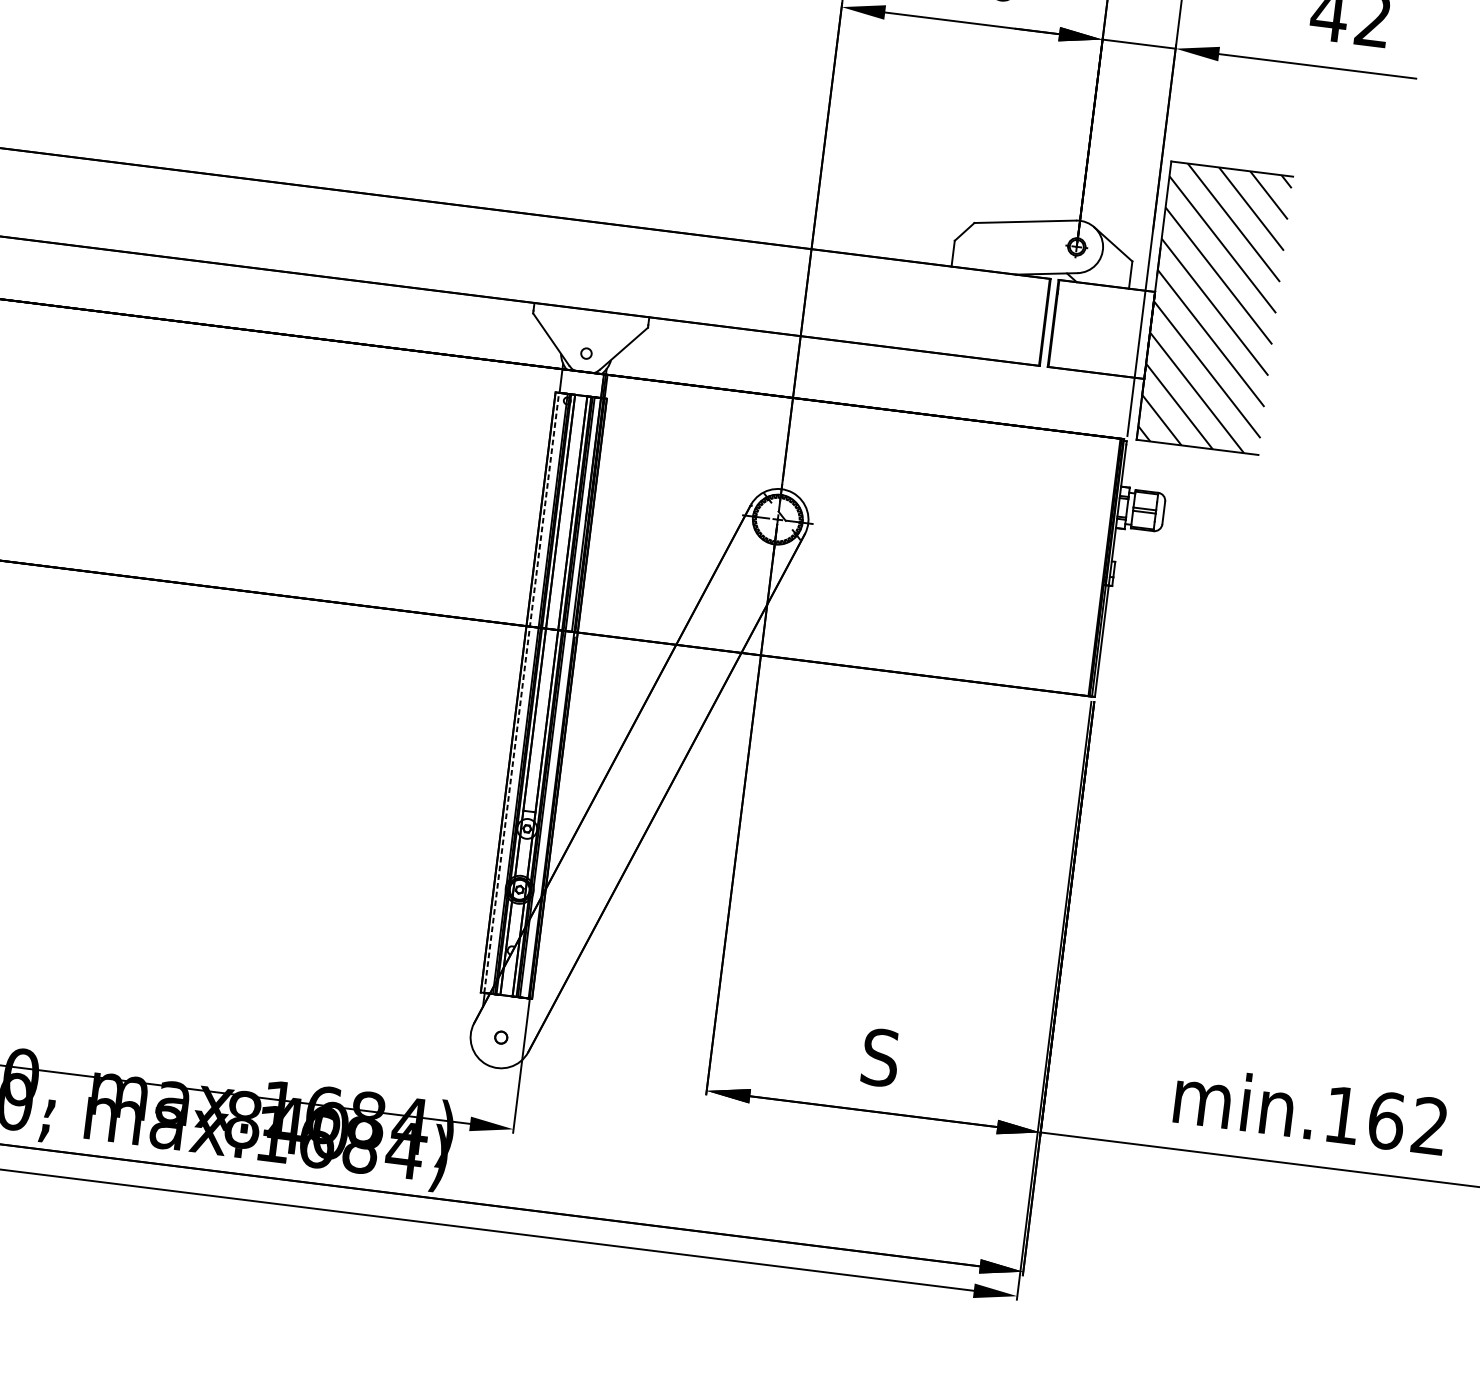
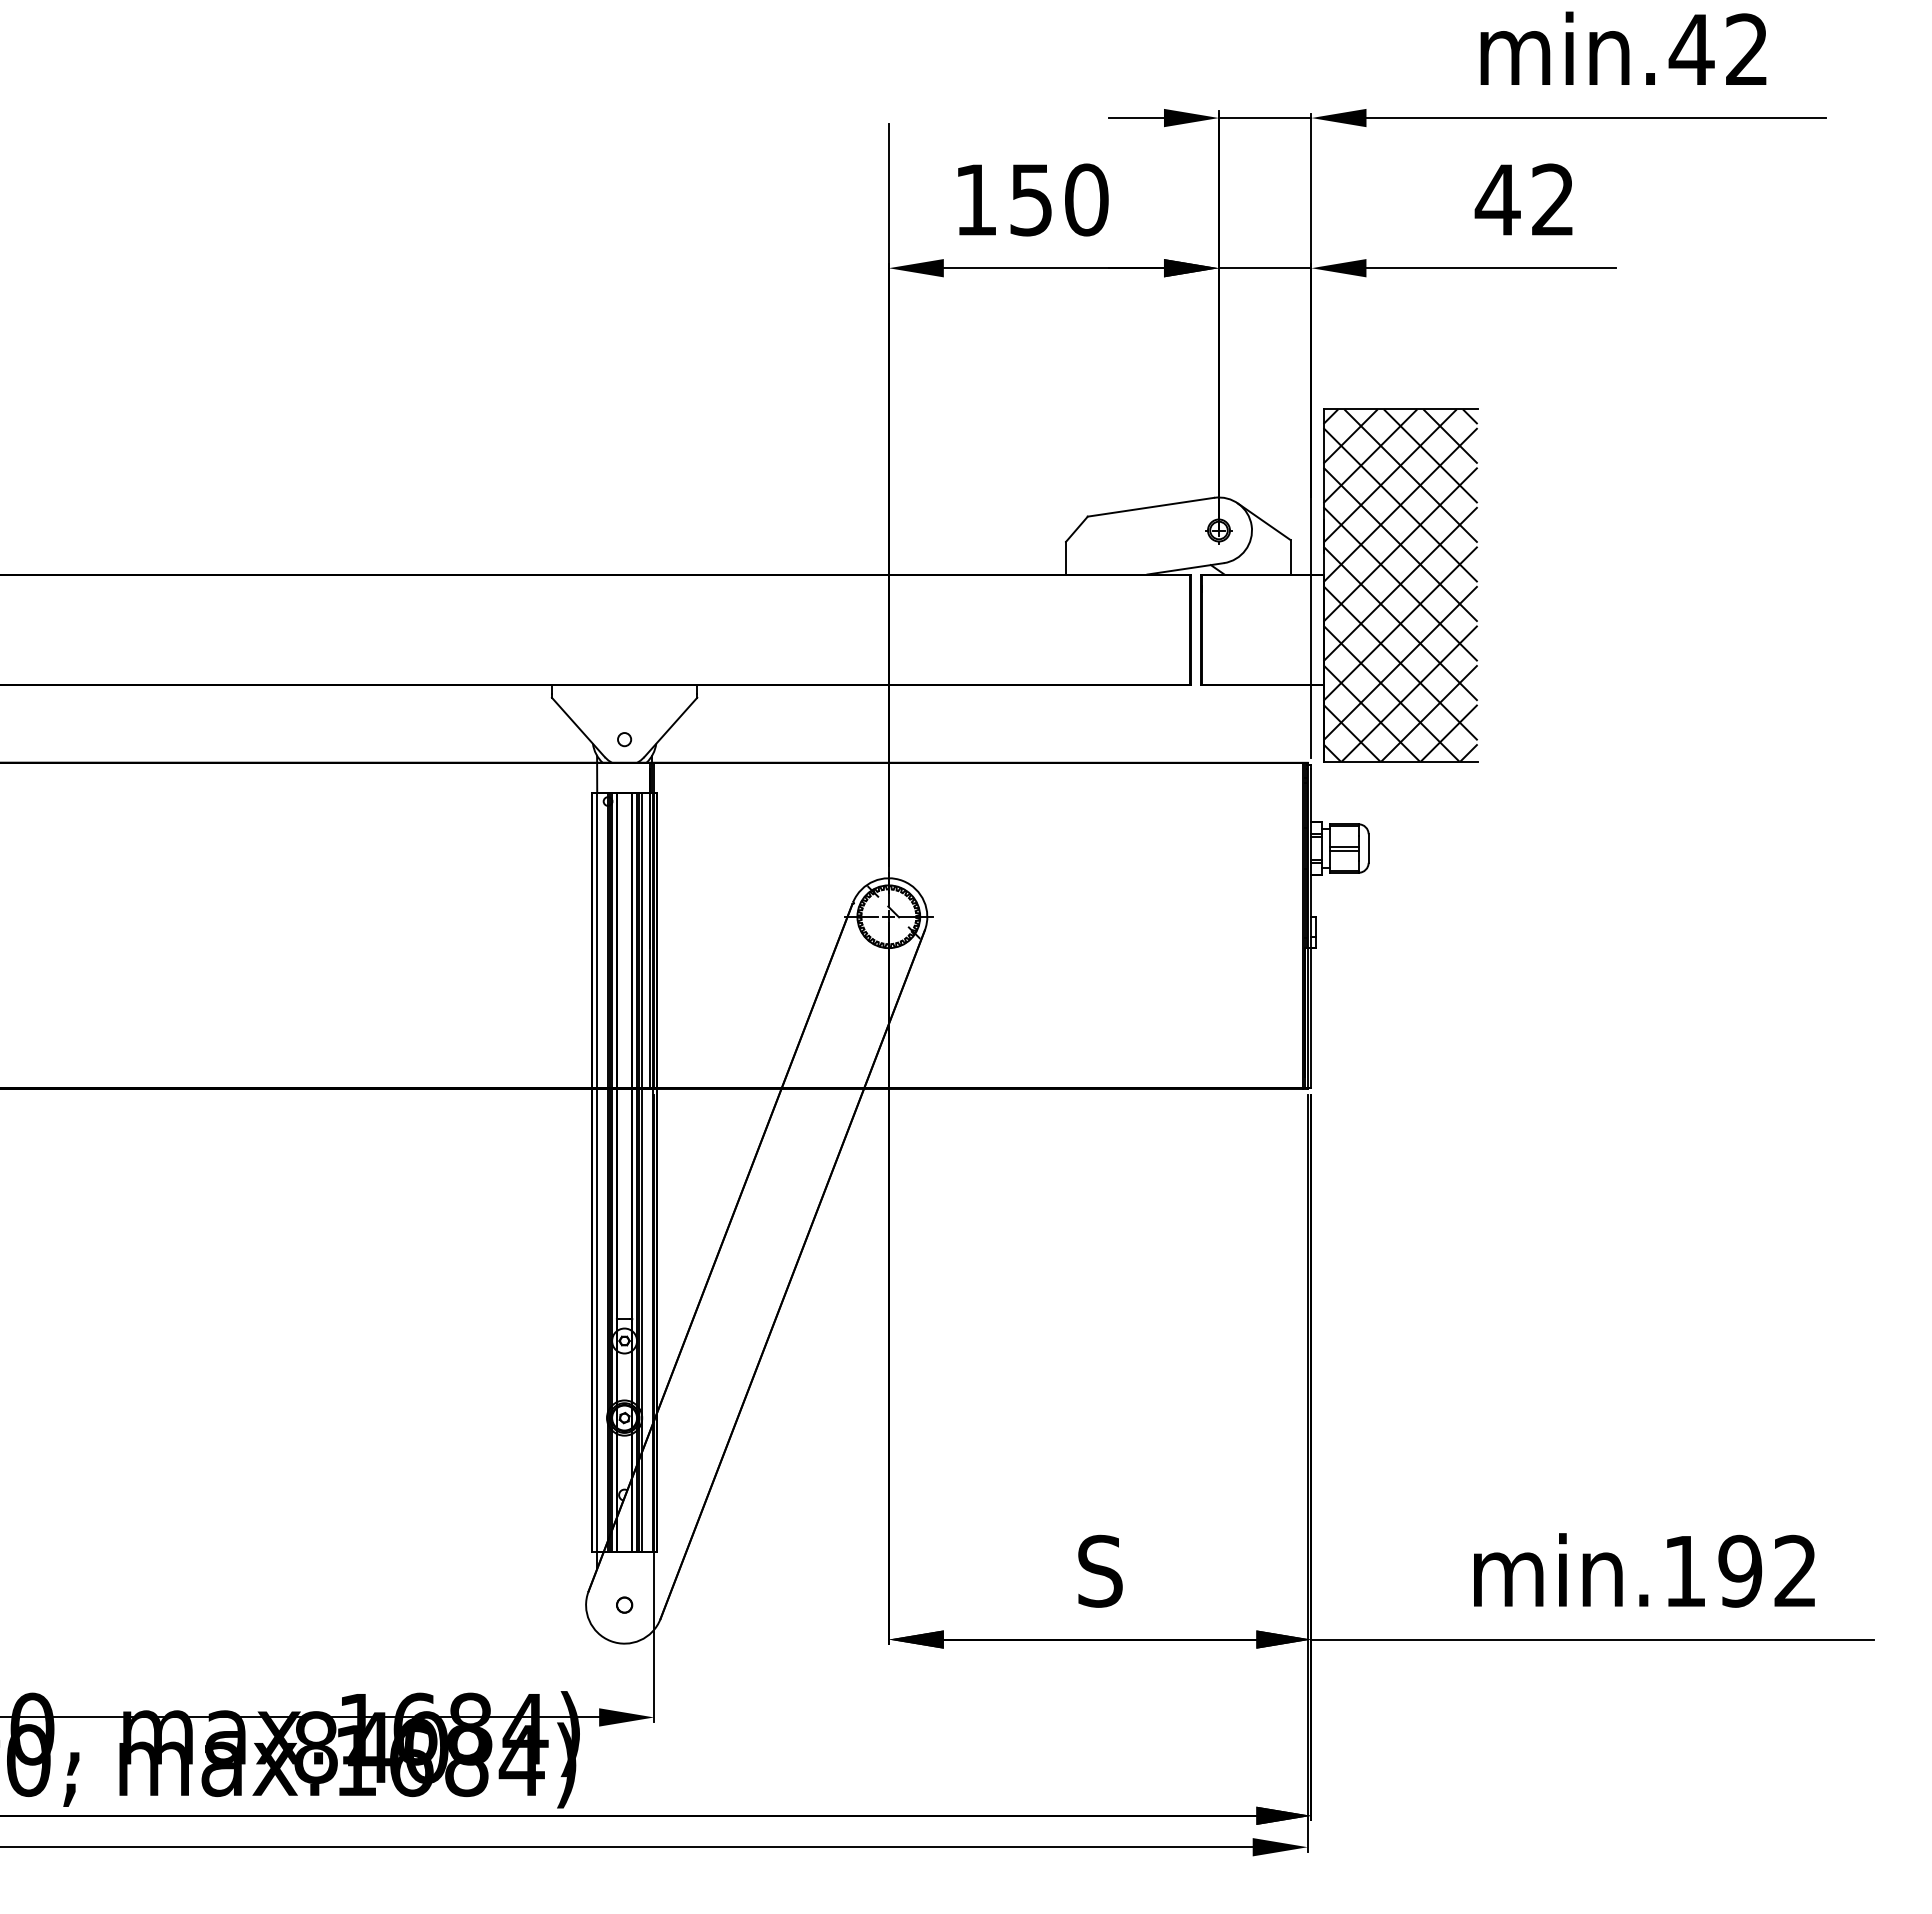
hatch: (1214, 308) -> (1400, 585), added
line: (521, 692) -> (596, 1172), dashed -> solid
text: (1386, 1120) -> (1740, 1570), min.162 -> min.192

